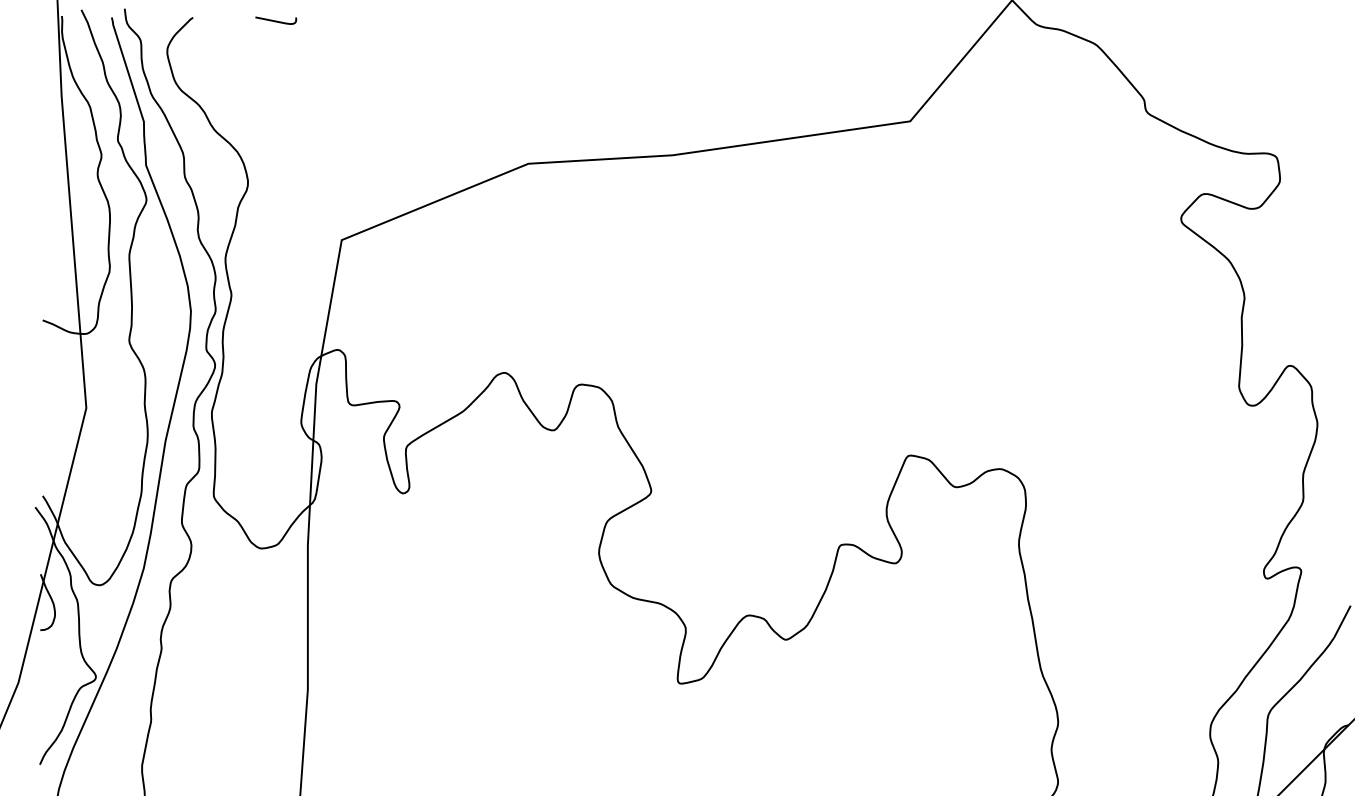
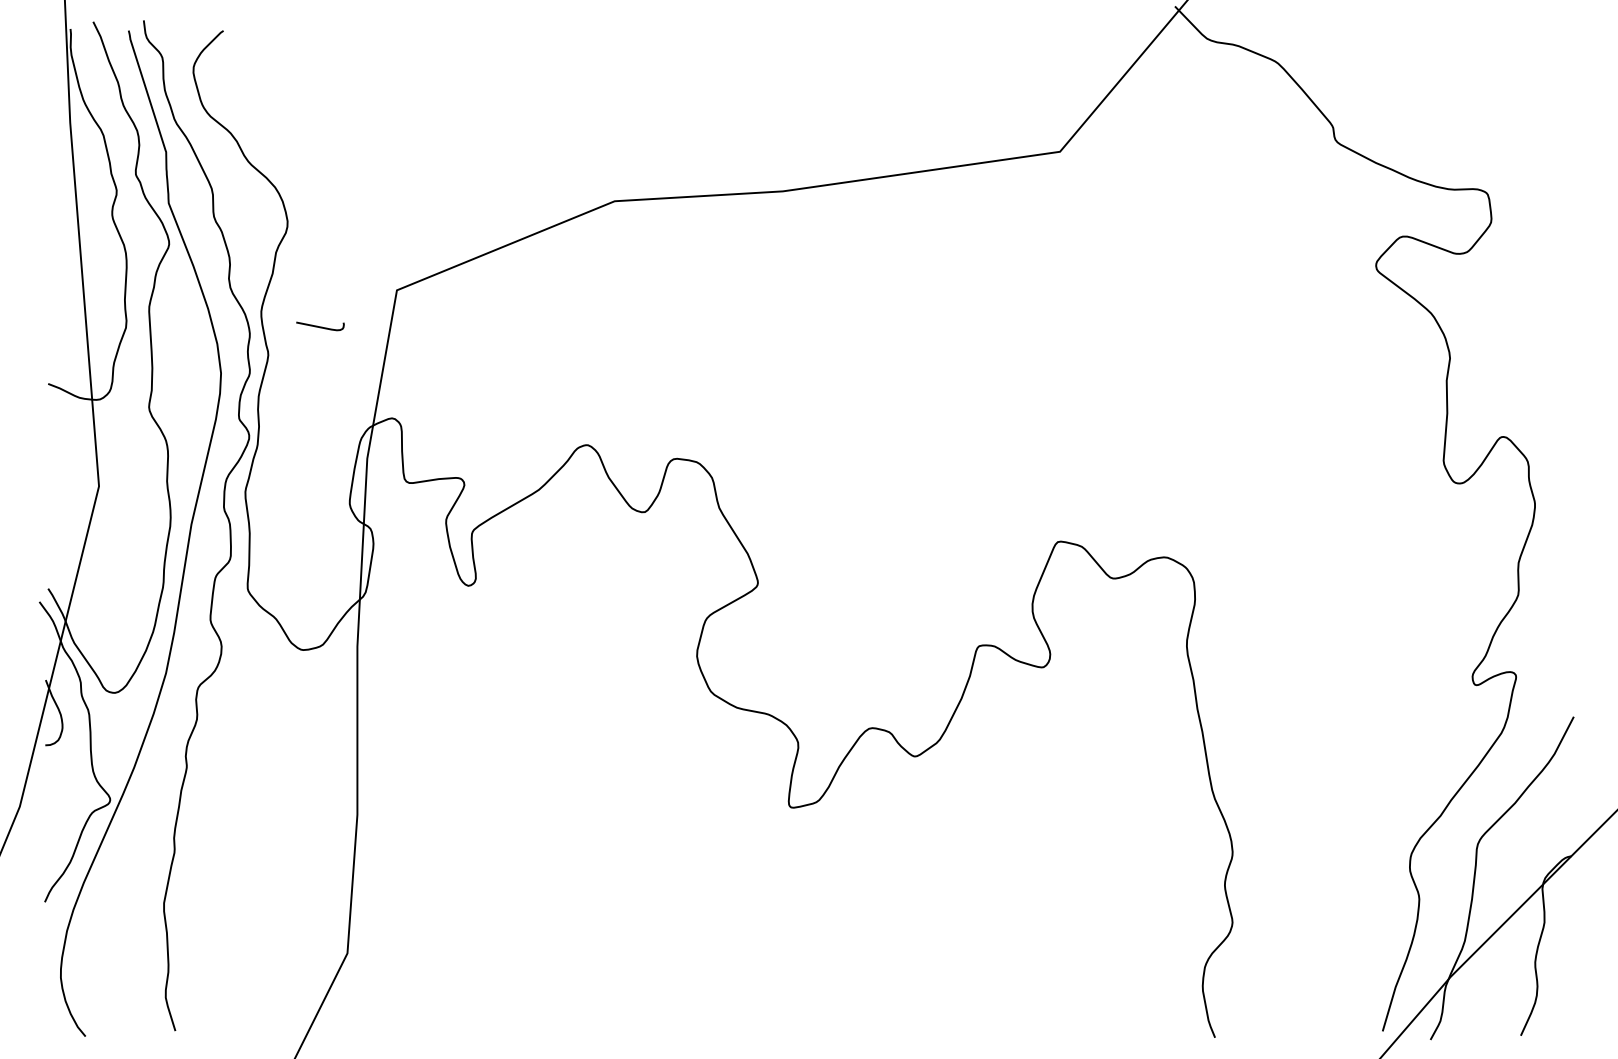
curve: (276, 20) -> (320, 326), moved

